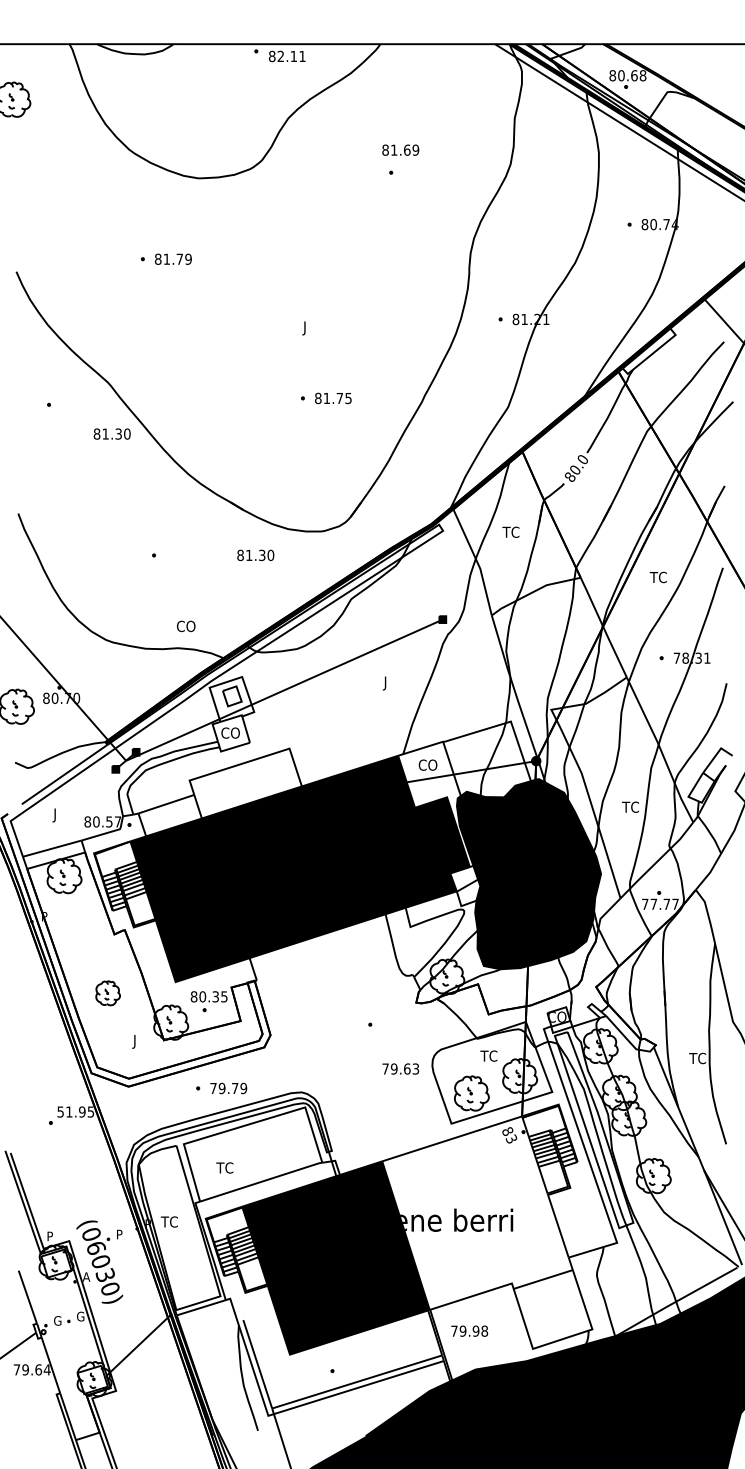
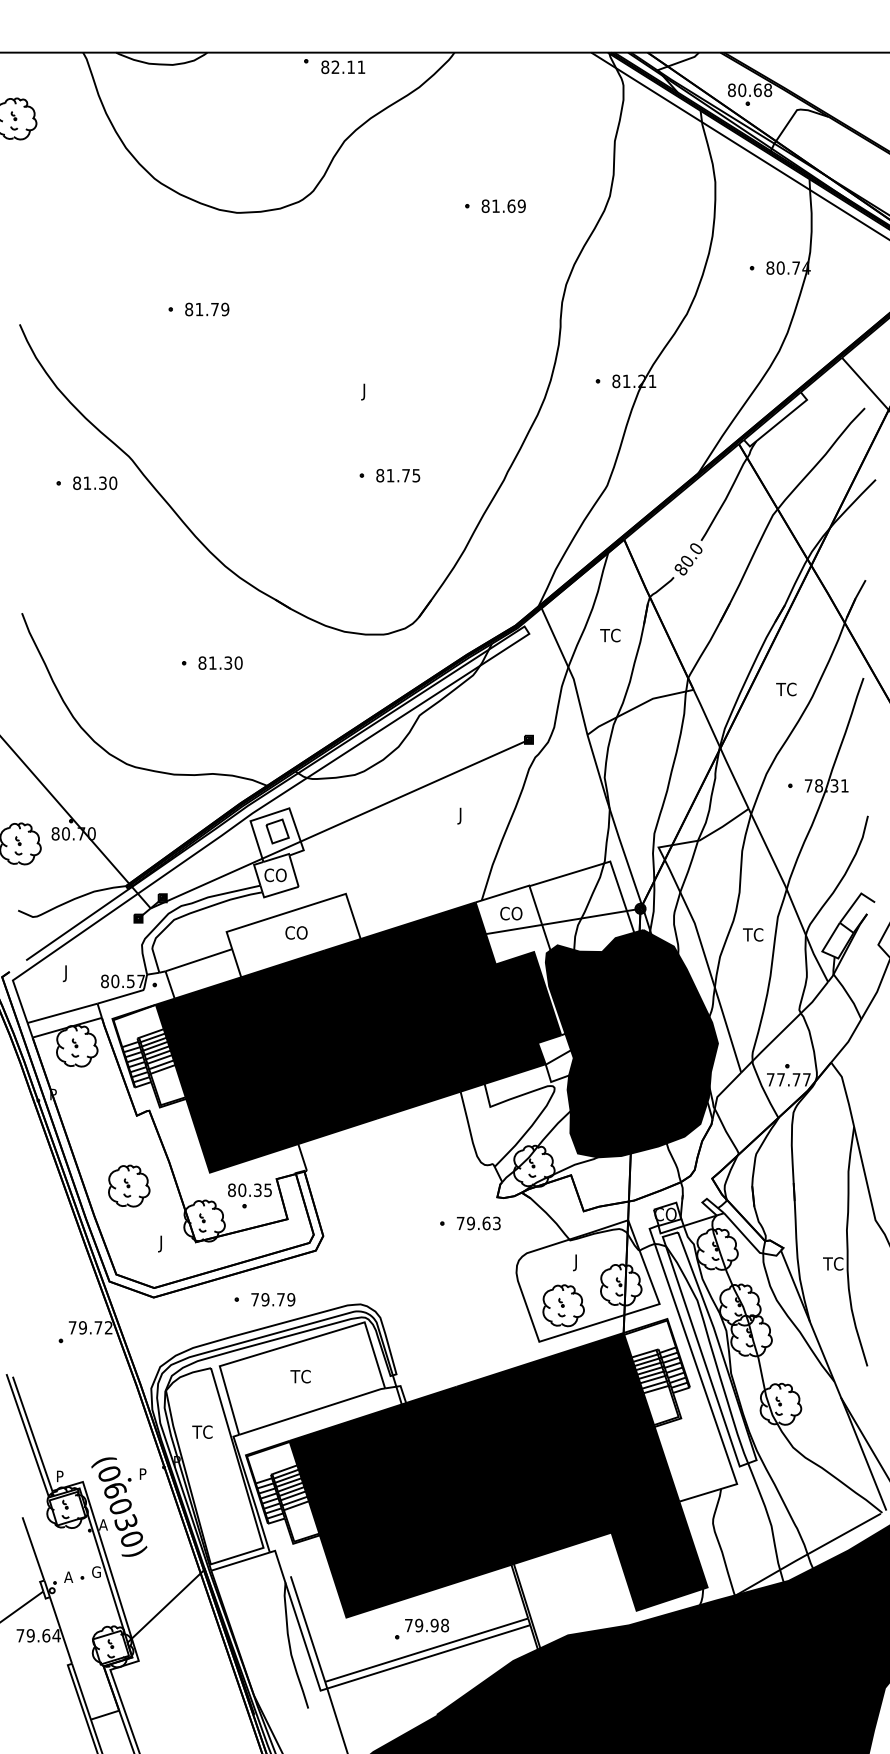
text: (400, 149) -> (503, 205), moved
text: (112, 433) -> (95, 482), moved
text: (255, 554) -> (220, 662), moved
text: (186, 626) -> (296, 932), moved
text: (630, 806) -> (753, 934), moved
part: (108, 992) -> (129, 1185), size x1.43
text: (488, 1057) -> (583, 1262), TC -> J
text: (400, 1069) -> (478, 1223), moved
text: (75, 1111) -> (90, 1327), 51.95 -> 79.72
text: (224, 1167) -> (300, 1376), moved
text: (169, 1221) -> (202, 1431), moved
fill: (486, 1232) -> (581, 1471), added
text: (57, 1321) -> (68, 1577), G -> A
text: (470, 1331) -> (427, 1625), moved

